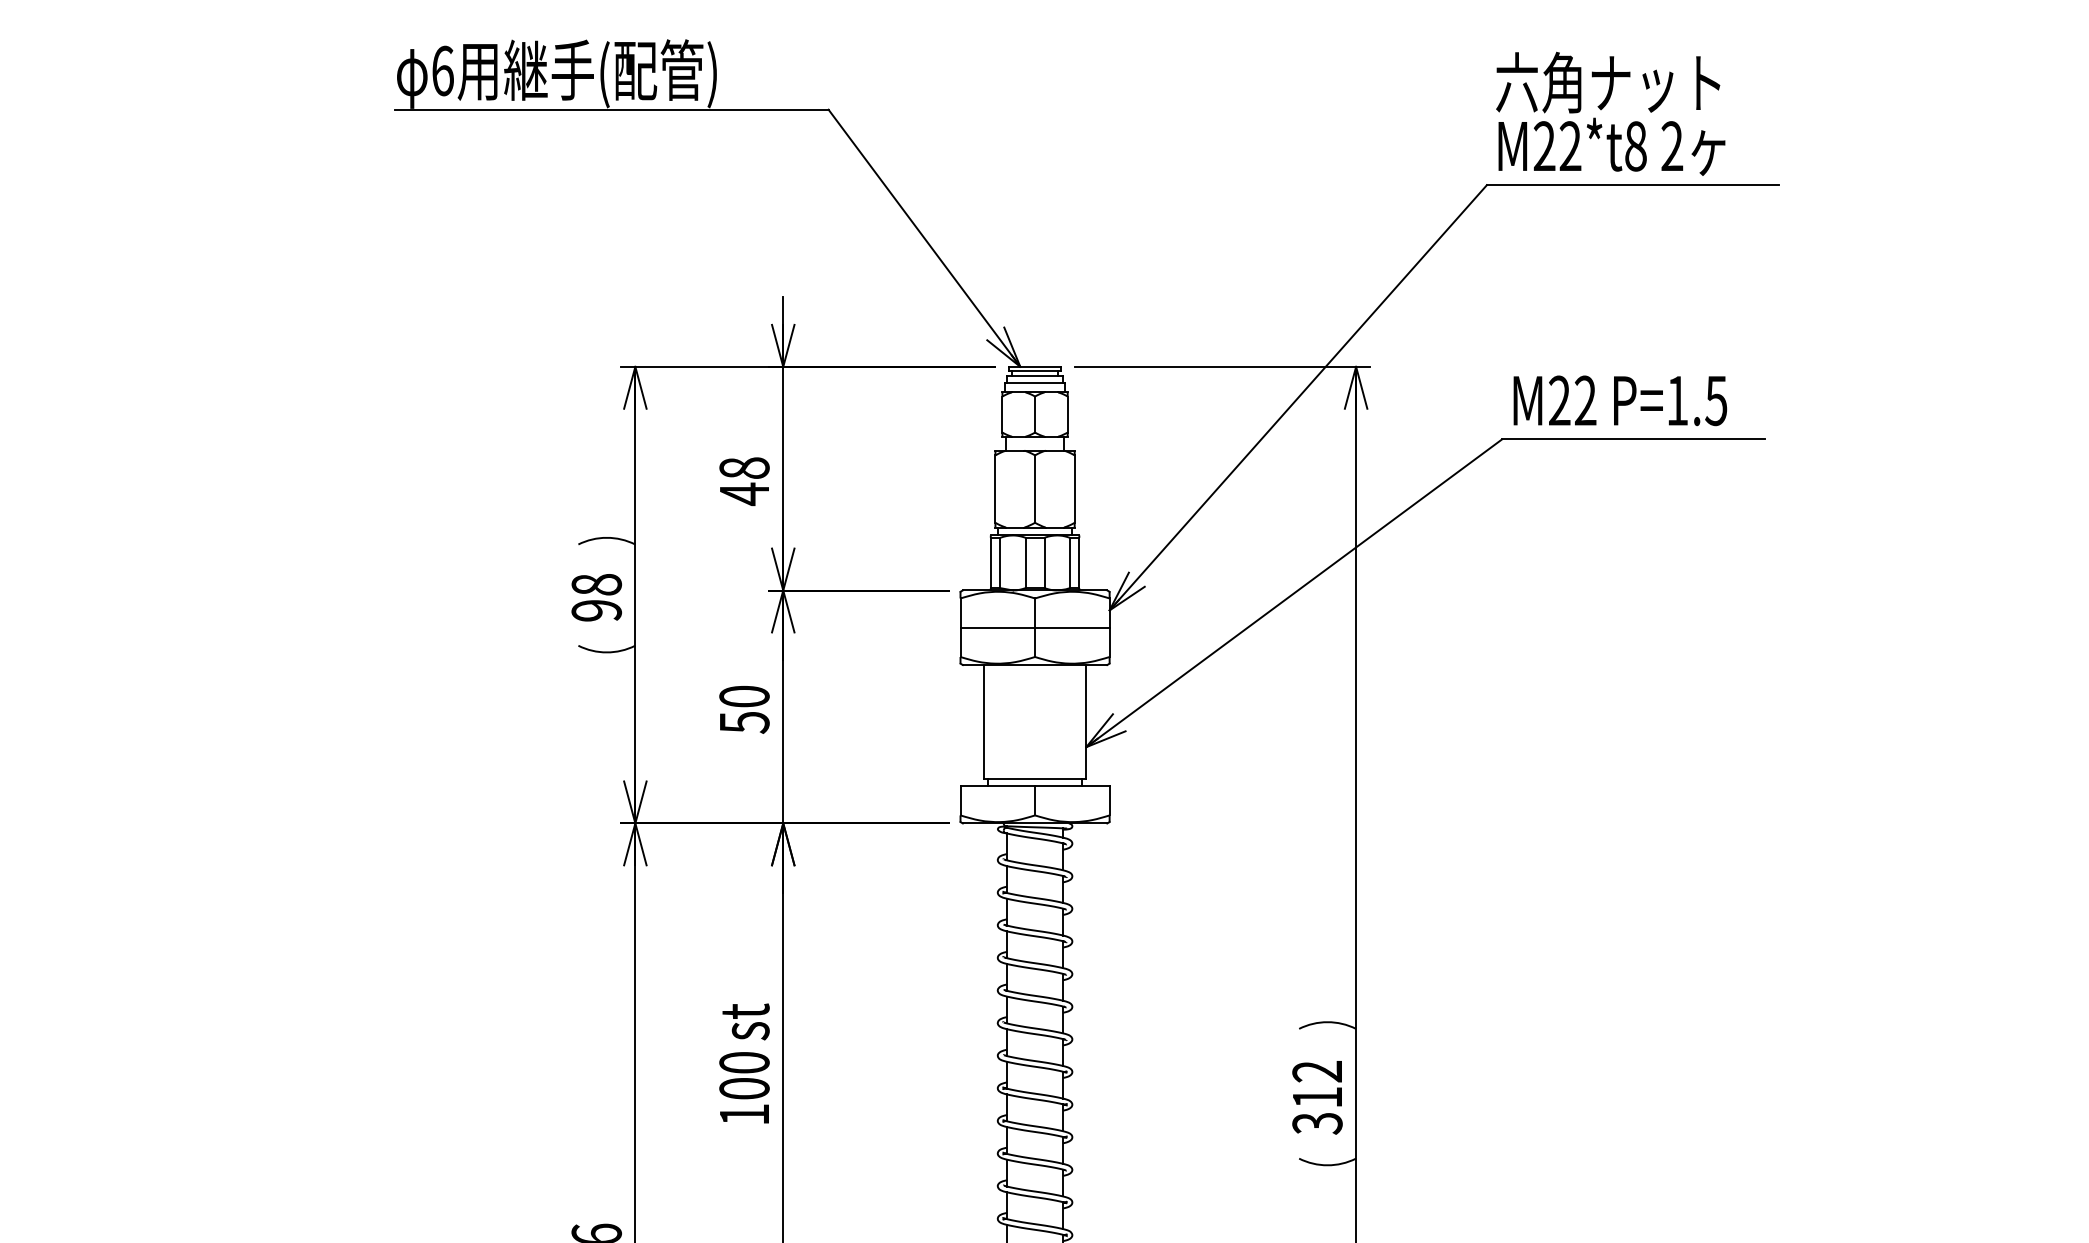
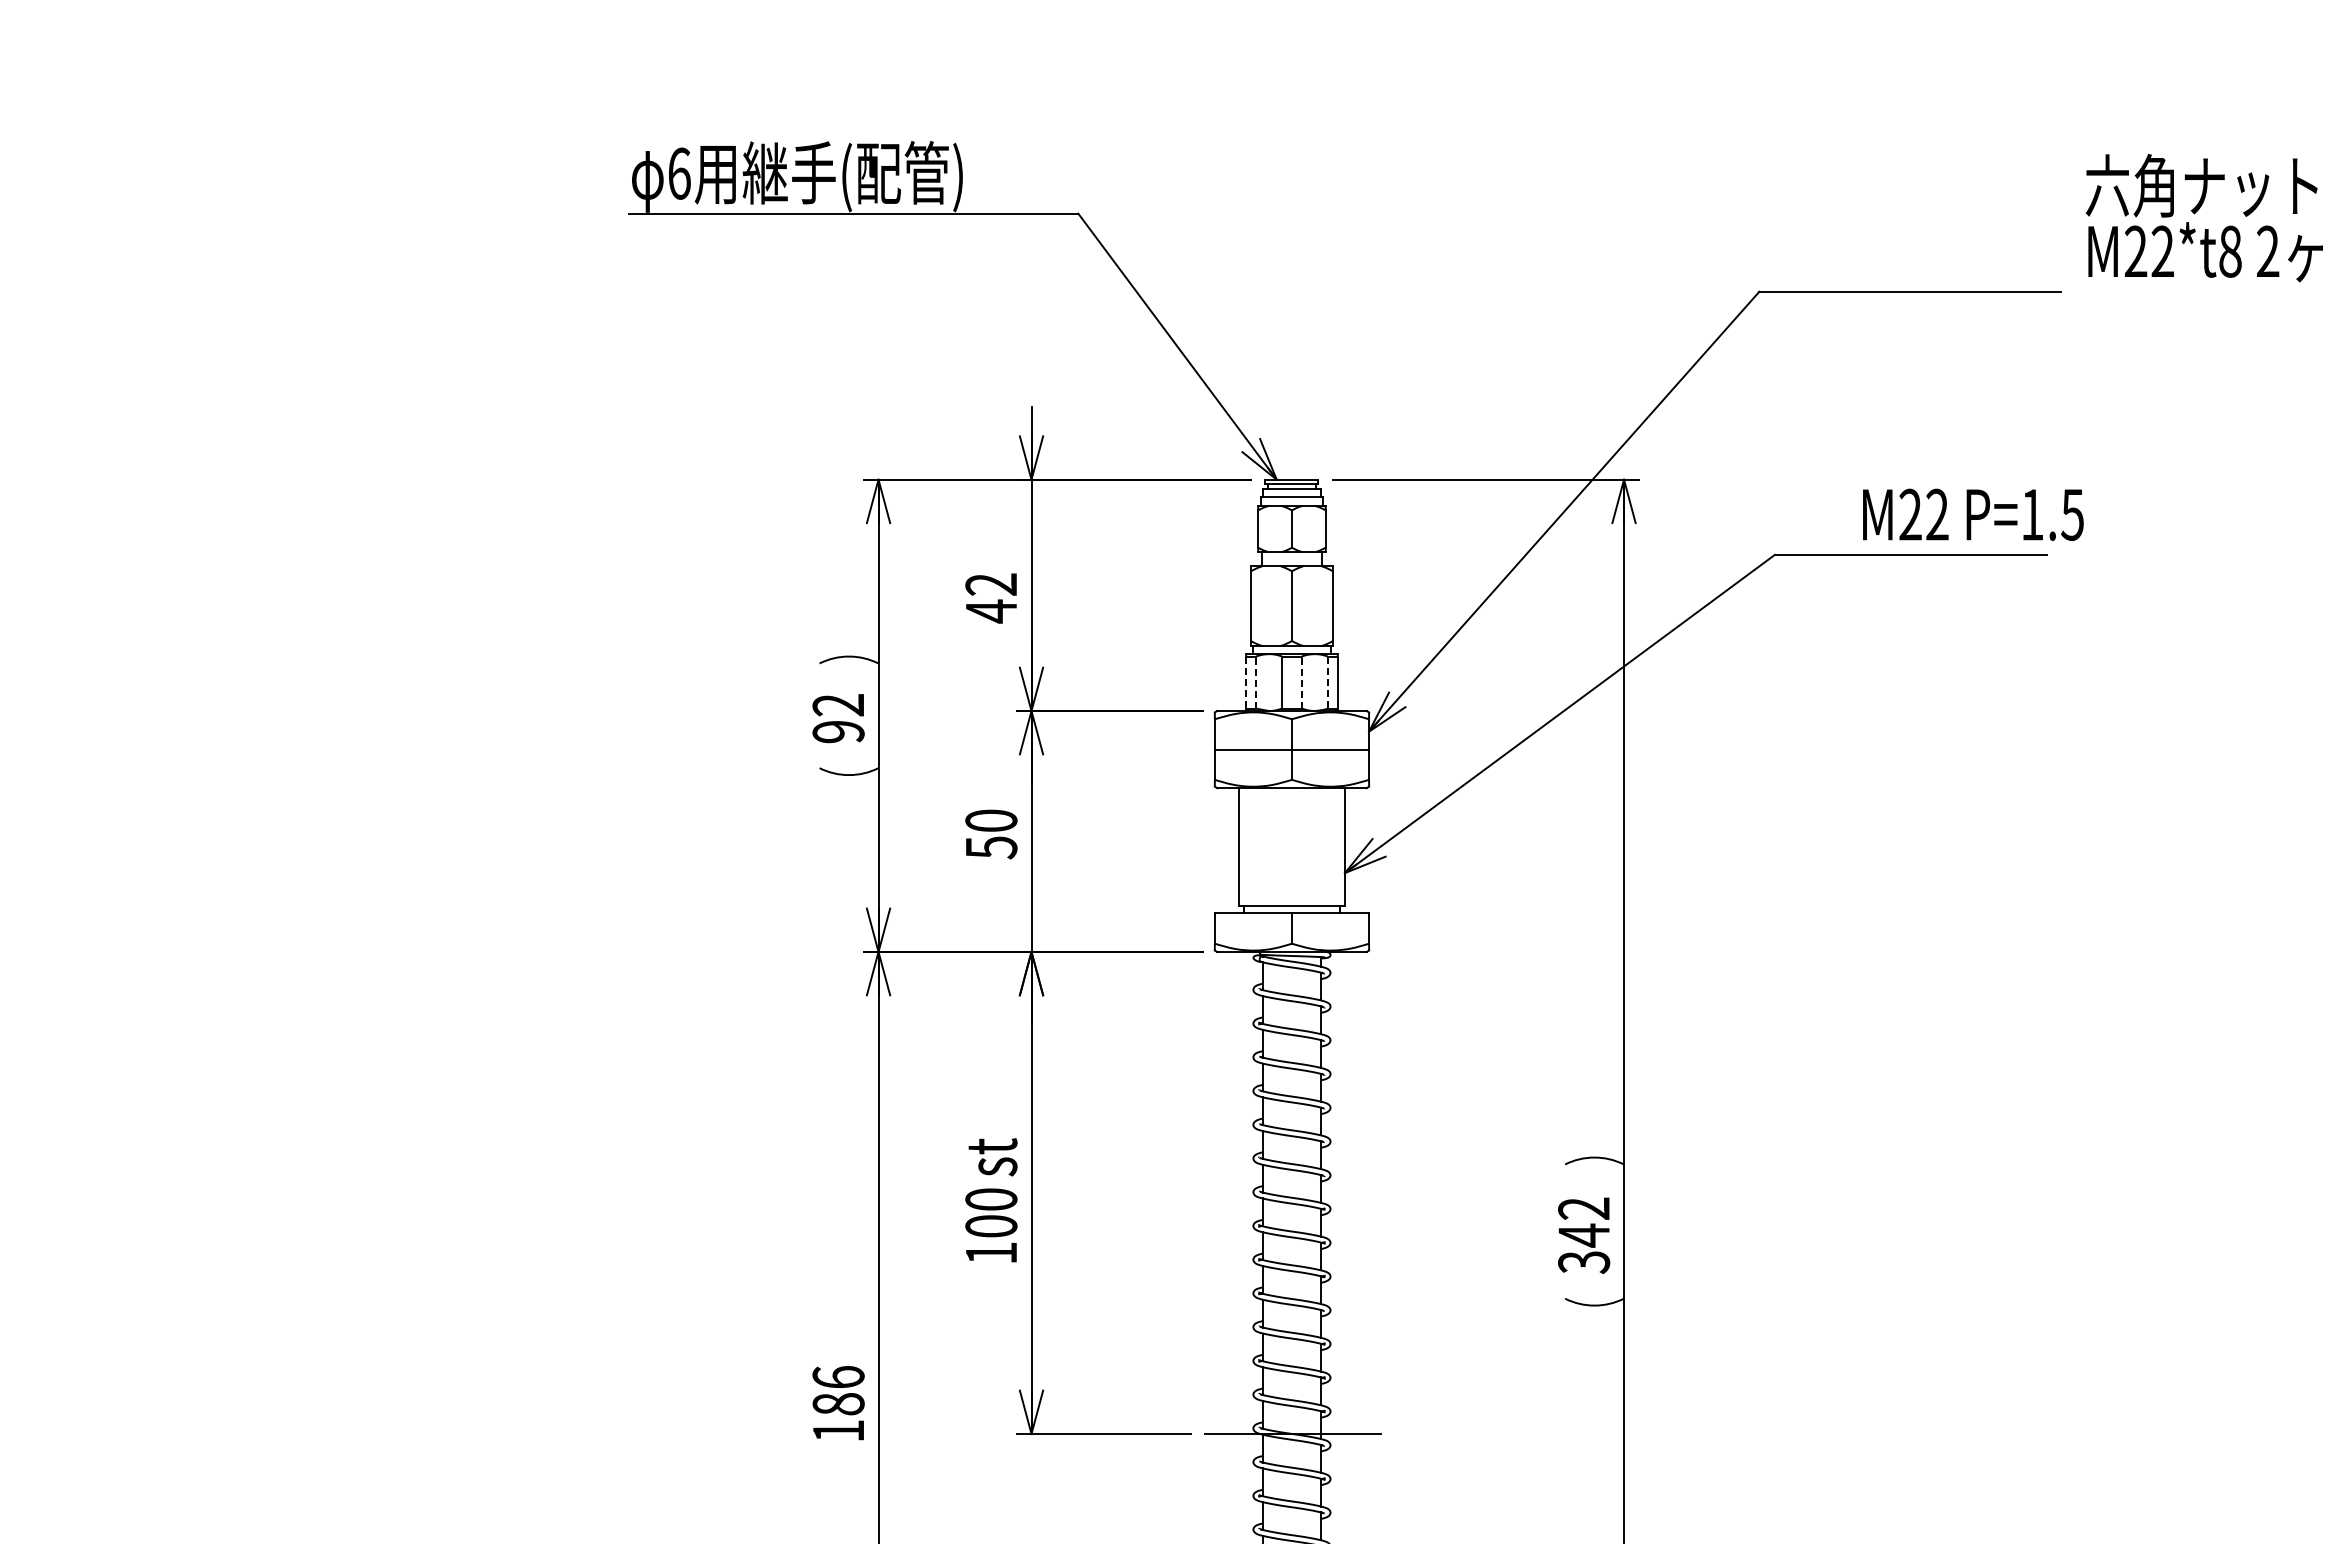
text: (1609, 113) -> (2203, 217), moved
text: (1620, 400) -> (1973, 514), moved
text: (744, 468) -> (991, 584), 48 -> 42
line: (1000, 562) -> (1256, 682), solid -> dashed
line: (1044, 562) -> (1301, 682), solid -> dashed
line: (991, 563) -> (1246, 683), solid -> dashed
line: (1069, 563) -> (1327, 683), solid -> dashed
text: (596, 585) -> (838, 705), 98 -> 92
text: (1316, 1097) -> (1583, 1235), 312 -> 342

